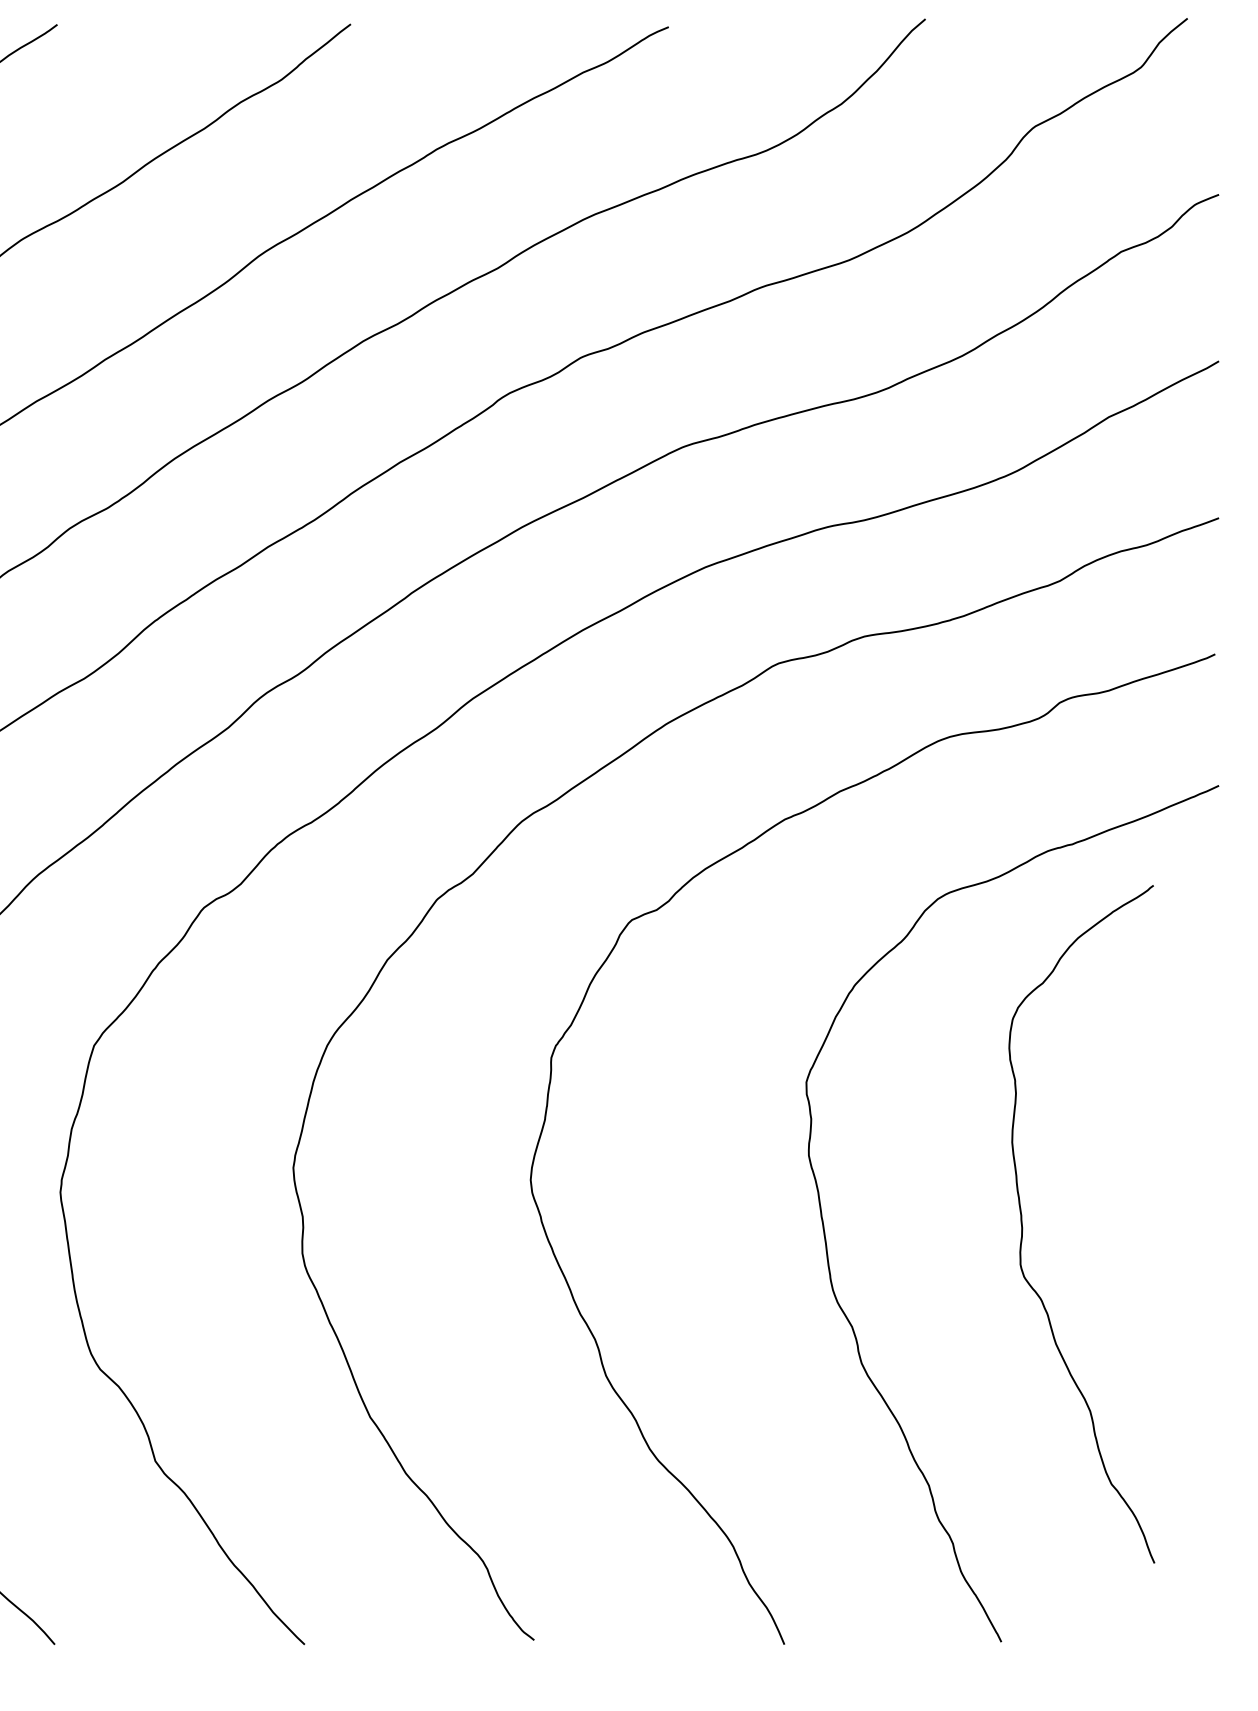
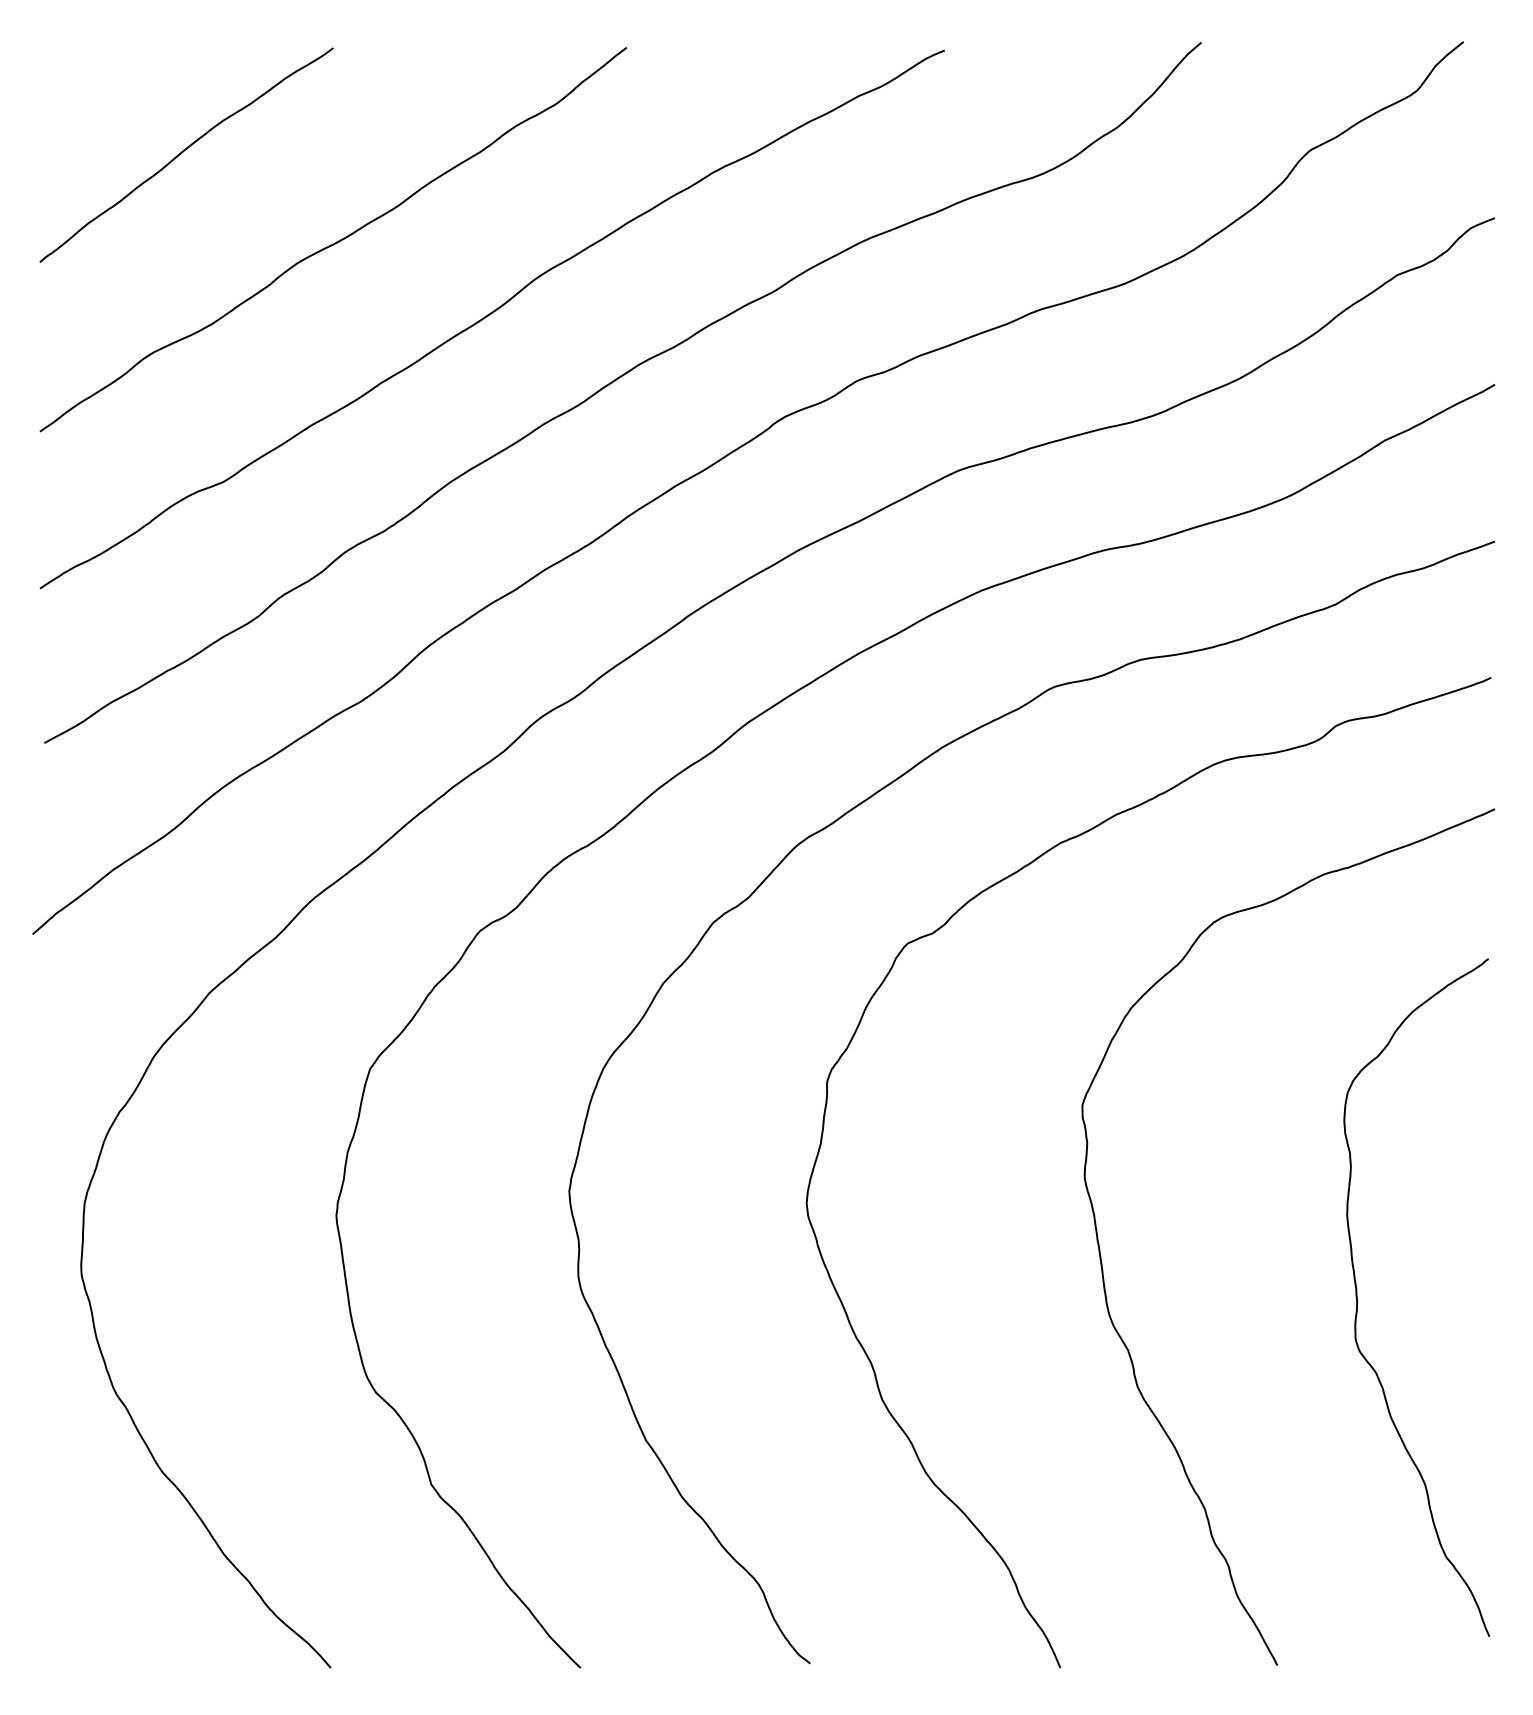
curve: (1022, 1224) -> (1357, 1297), moved

